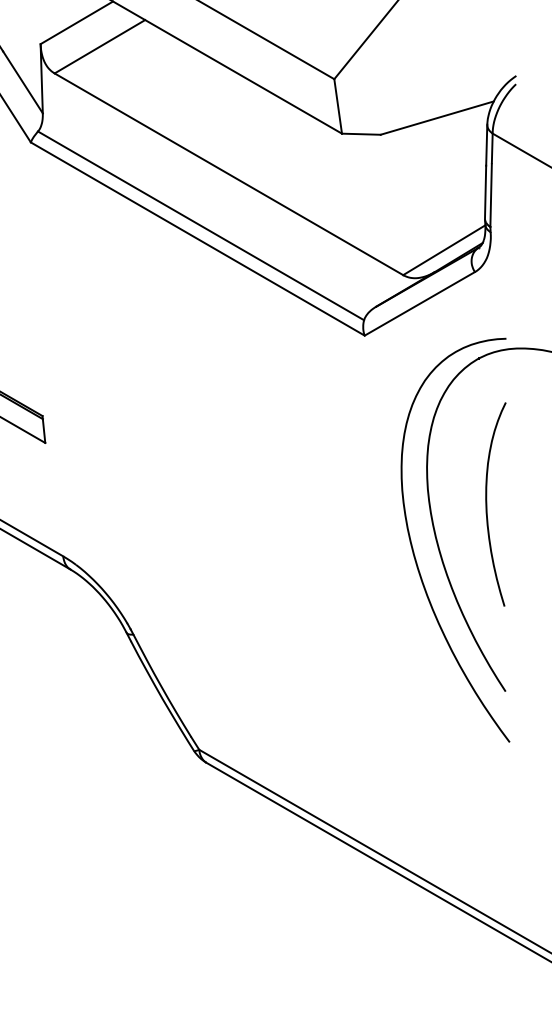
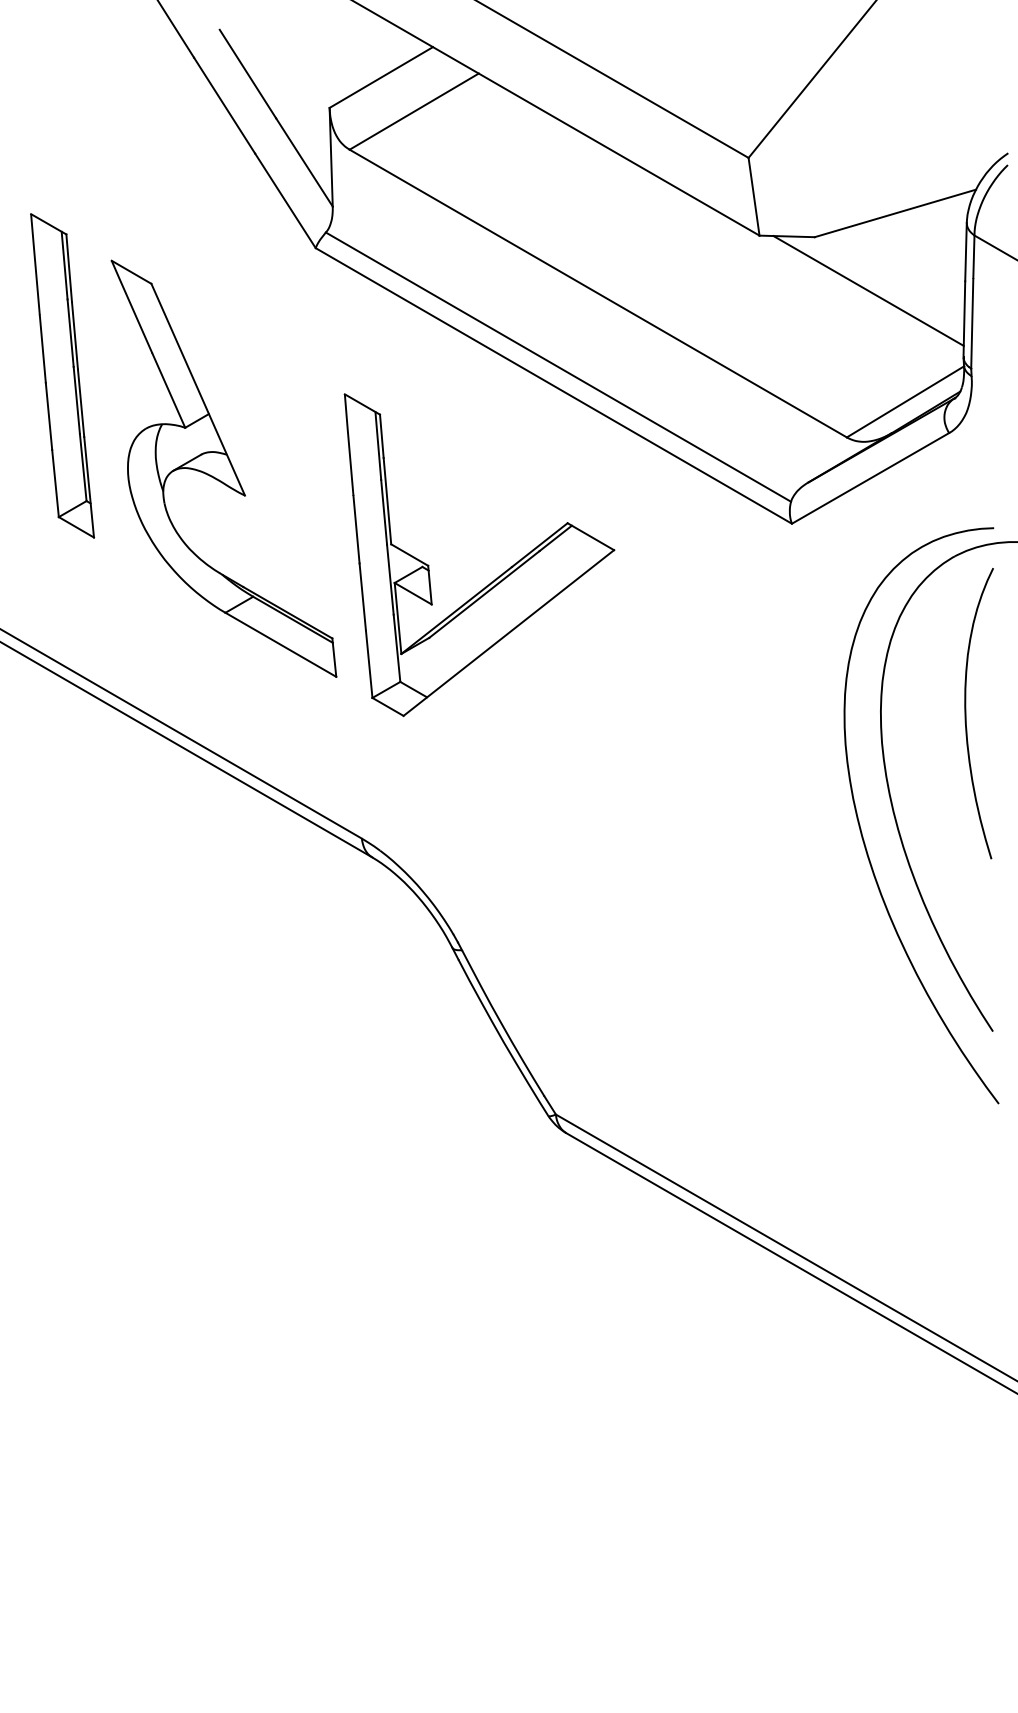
line: (418, 172) -> (868, 290), added
part: (156, 374) -> (495, 578), added
curve: (487, 504) -> (966, 713), moved

